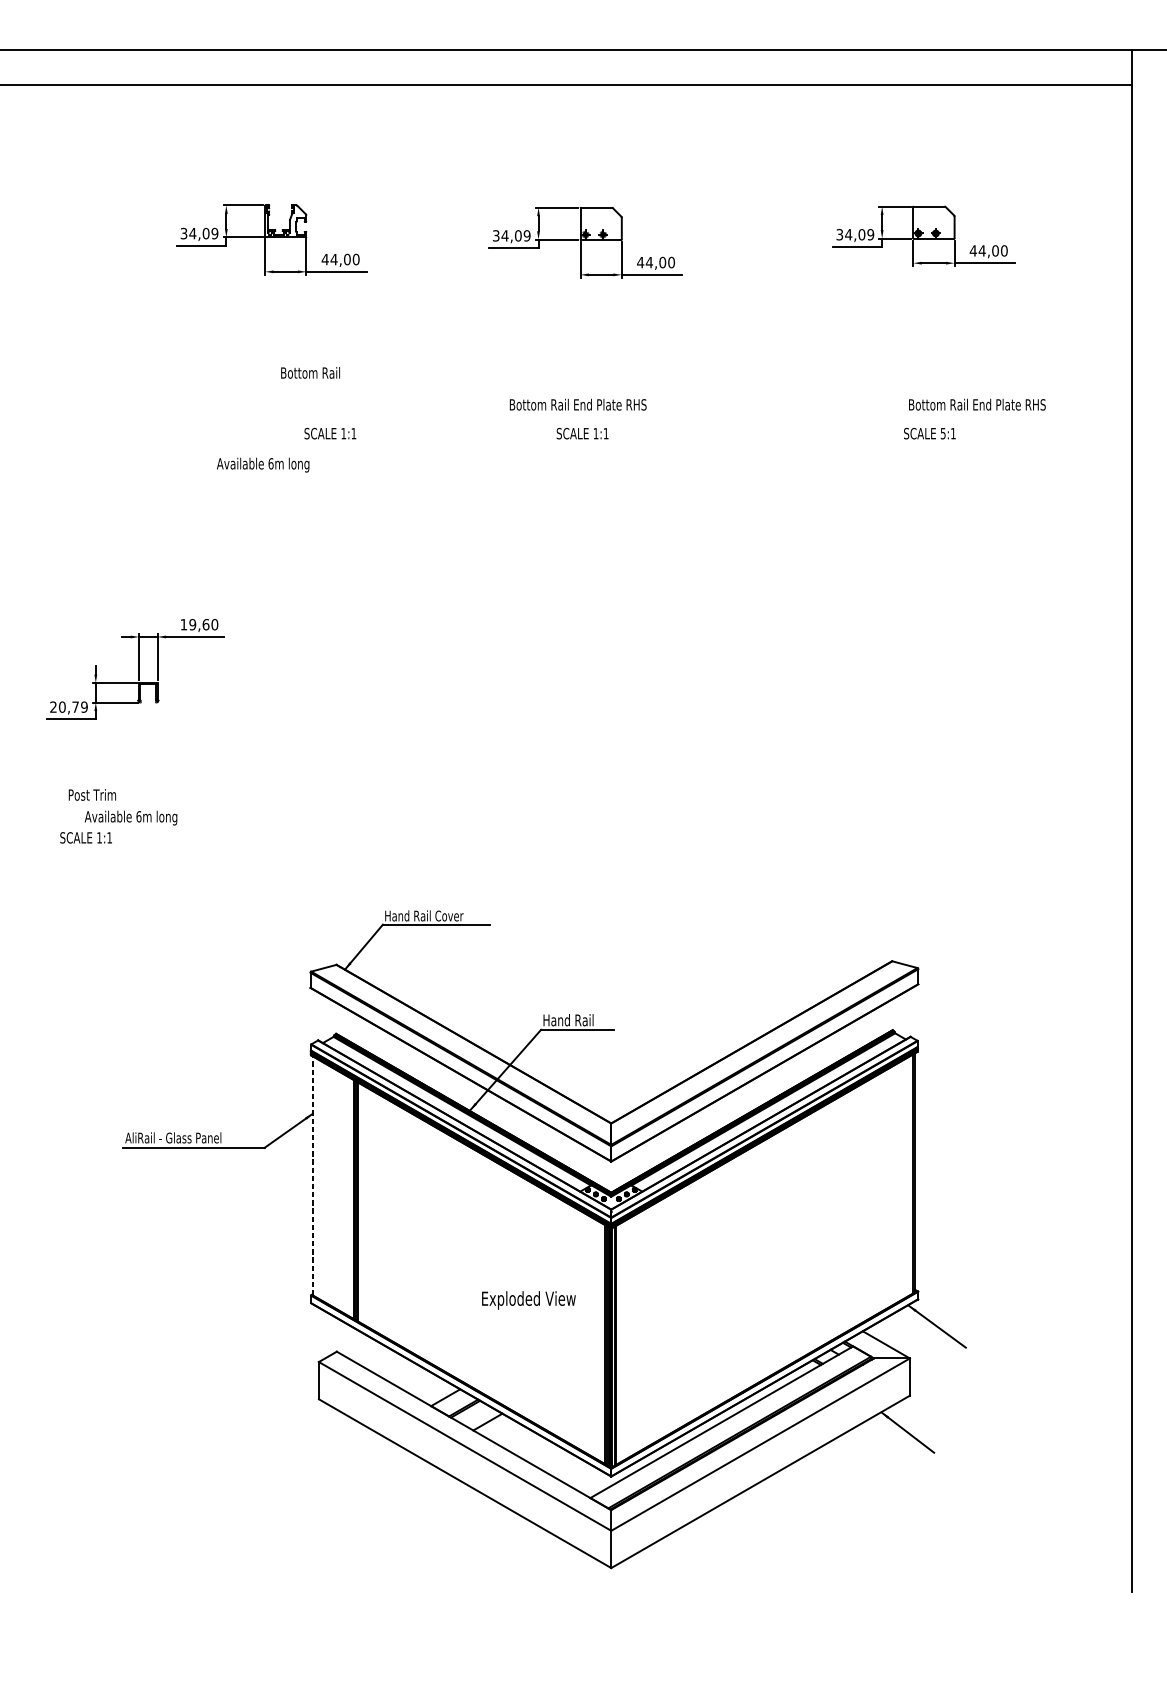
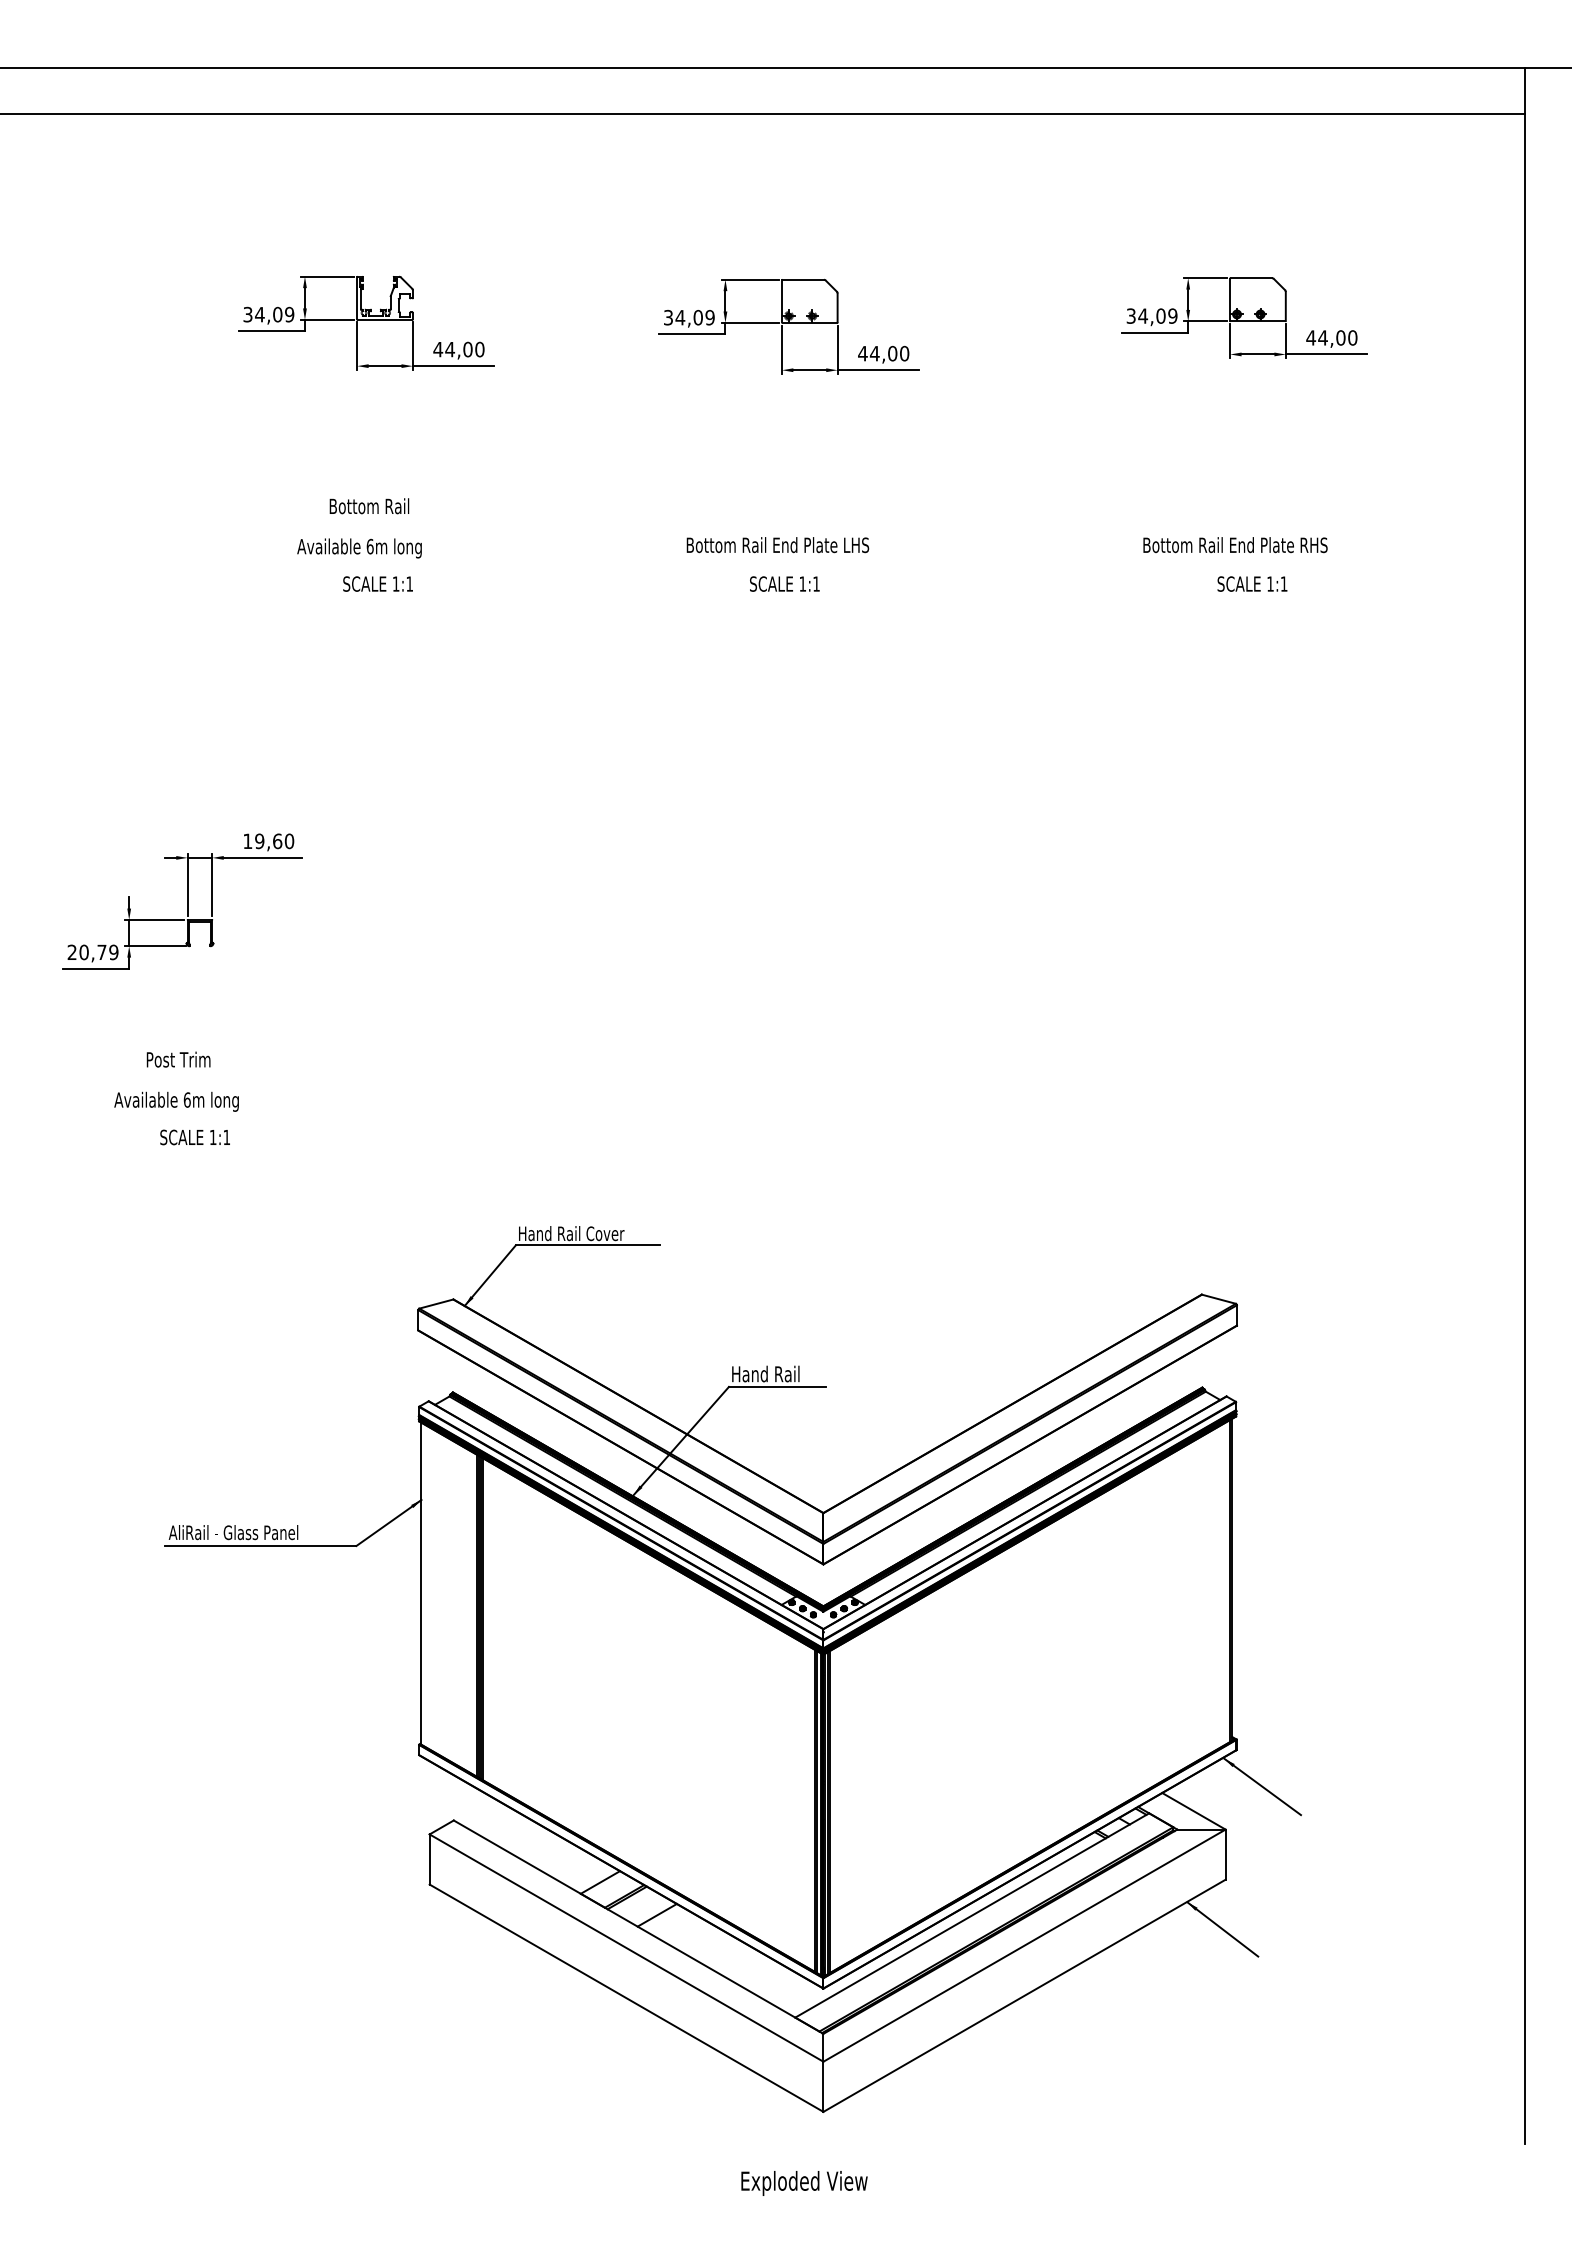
text: (310, 373) -> (369, 506), moved
text: (637, 405) -> (858, 545), Bottom Rail End Plate RHS -> Bottom Rail End Plate LHS
text: (977, 405) -> (1235, 545), moved
text: (329, 433) -> (377, 583), moved
text: (943, 433) -> (1270, 583), 5:1 -> 1:1
text: (263, 465) -> (359, 548), moved
text: (92, 794) -> (178, 1059), moved
text: (85, 837) -> (194, 1137), moved
line: (312, 1175) -> (421, 1583), dashed -> solid
text: (528, 1300) -> (804, 2183), moved

